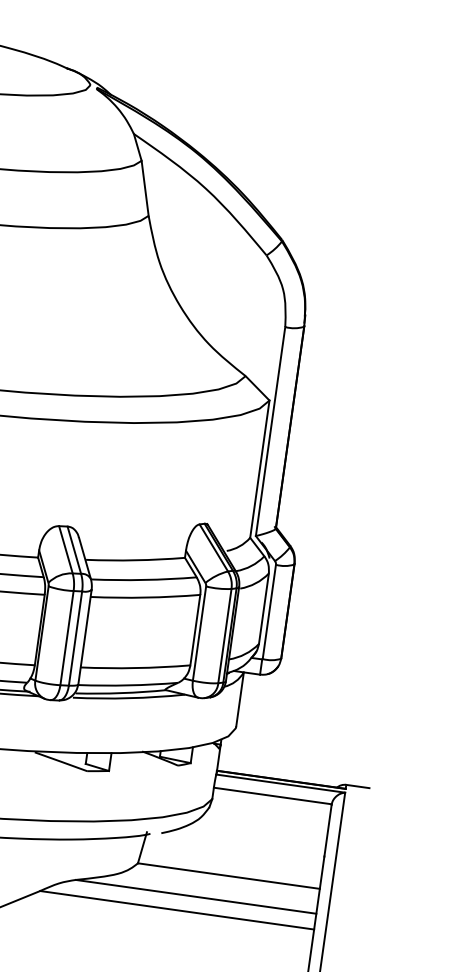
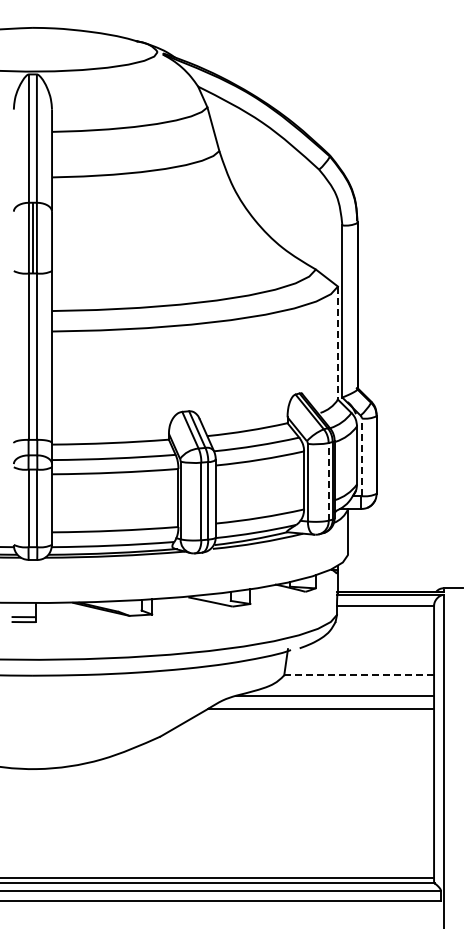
line: (259, 469) -> (337, 343), solid -> dashed
line: (268, 612) -> (361, 457), solid -> dashed
line: (224, 635) -> (328, 481), solid -> dashed
line: (229, 876) -> (359, 675), solid -> dashed

